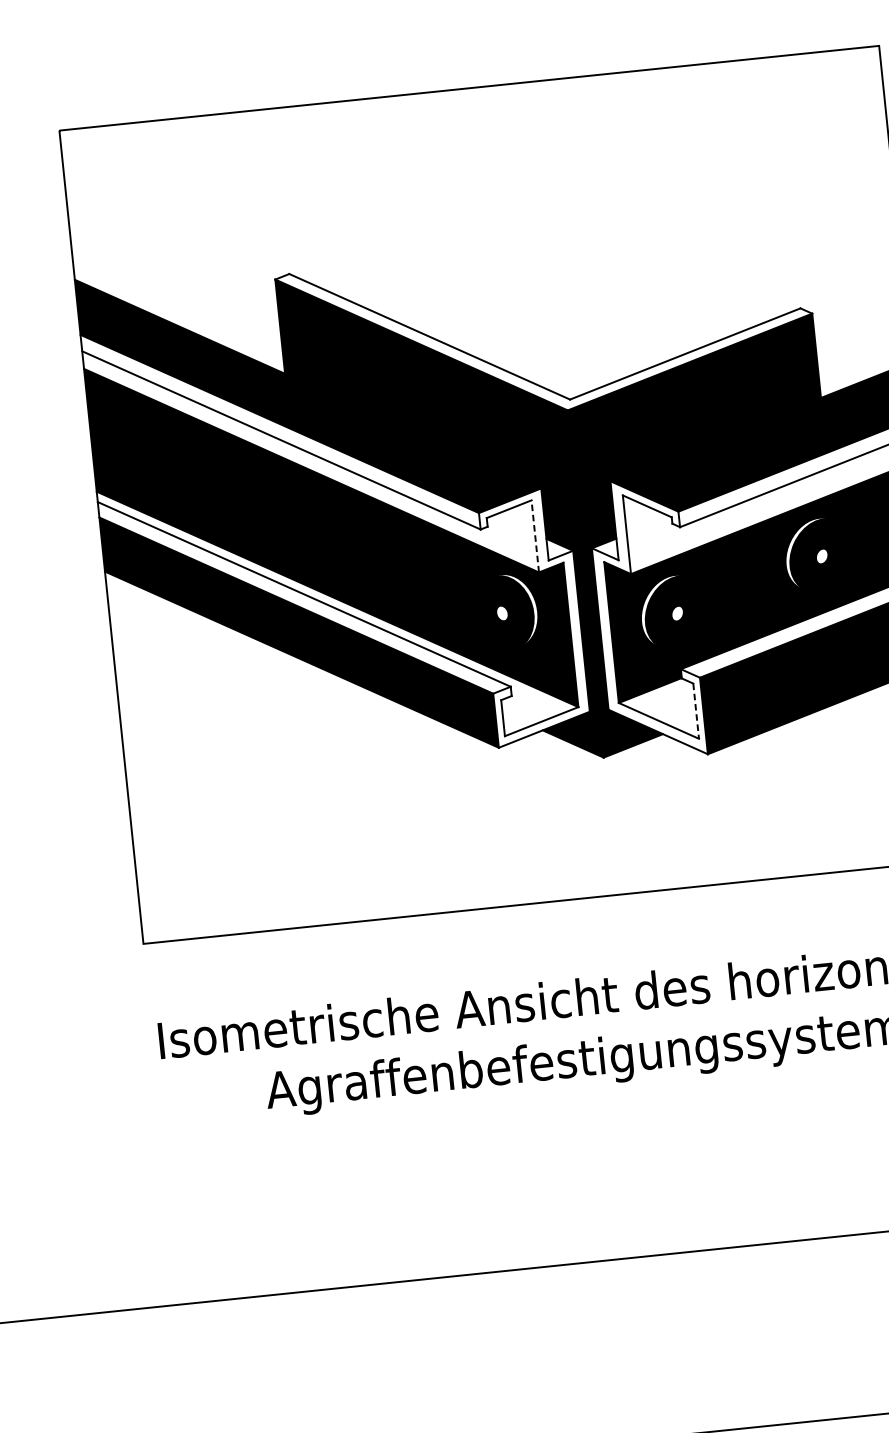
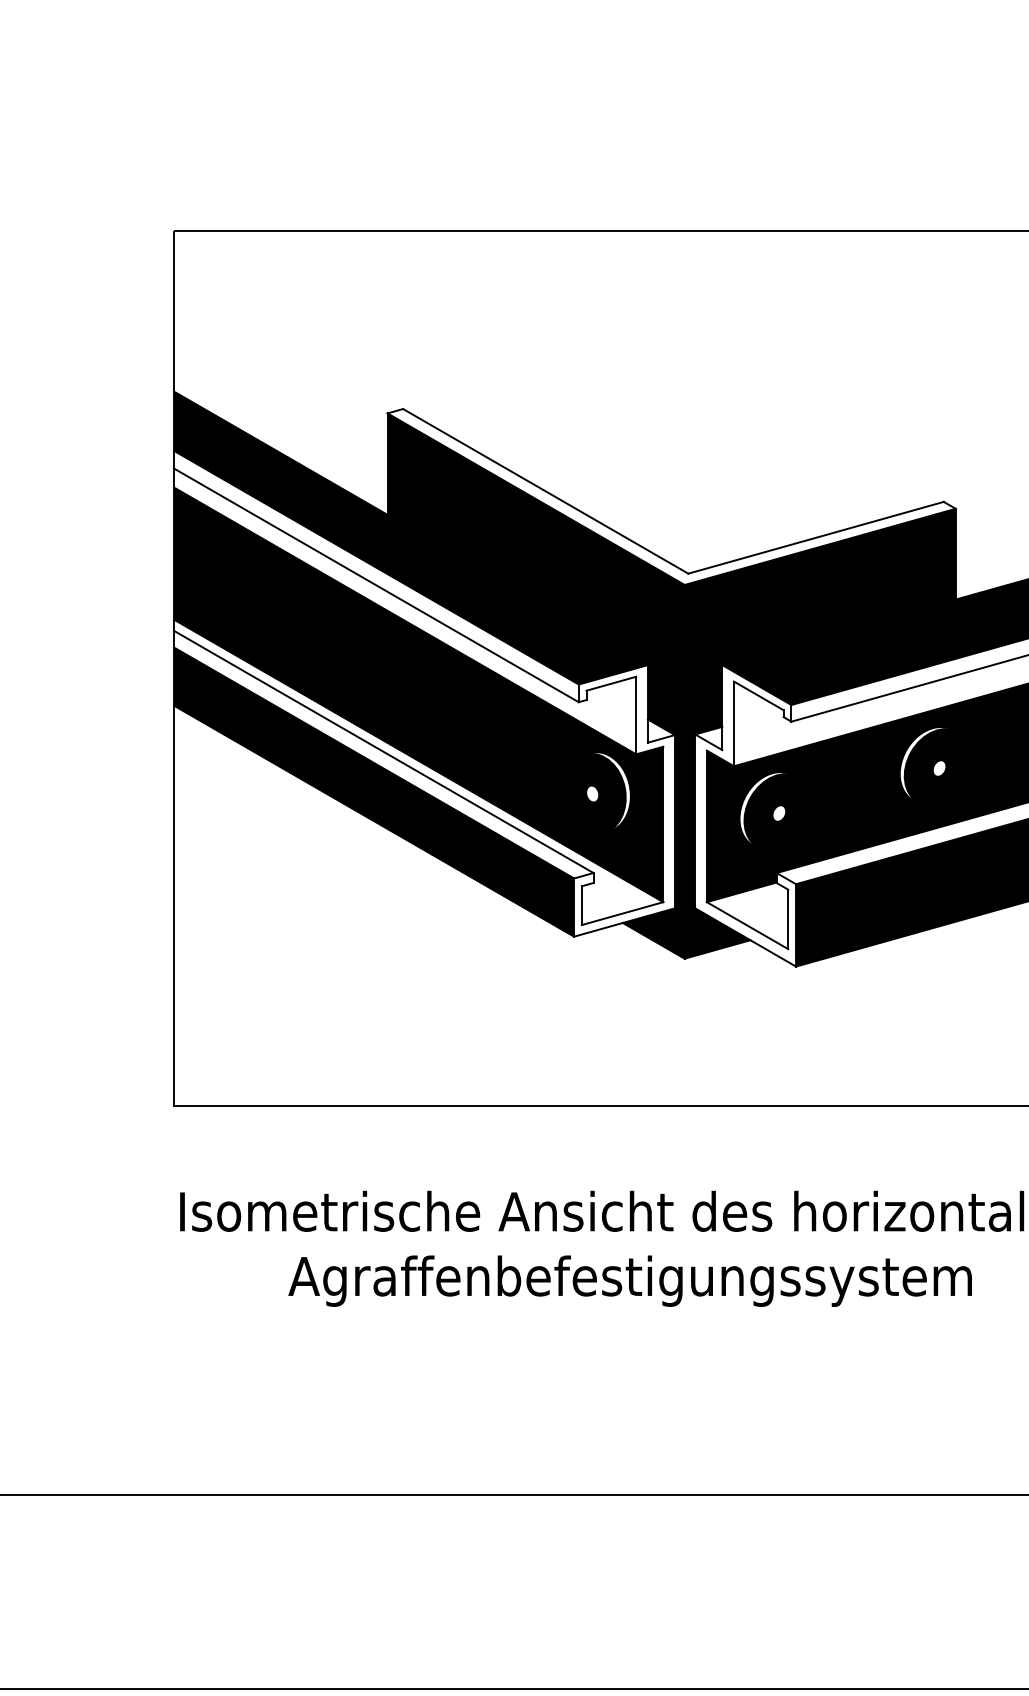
line: (535, 536) -> (636, 715), dashed -> solid
line: (696, 711) -> (788, 919), dashed -> solid

